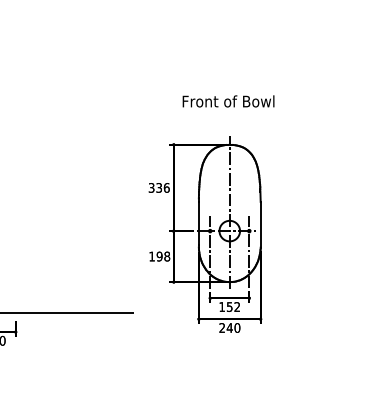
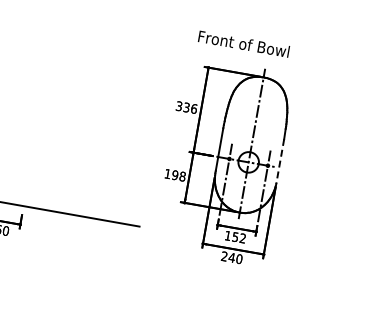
text: (228, 101) -> (243, 44), moved
line: (260, 224) -> (280, 161), solid -> dashed

